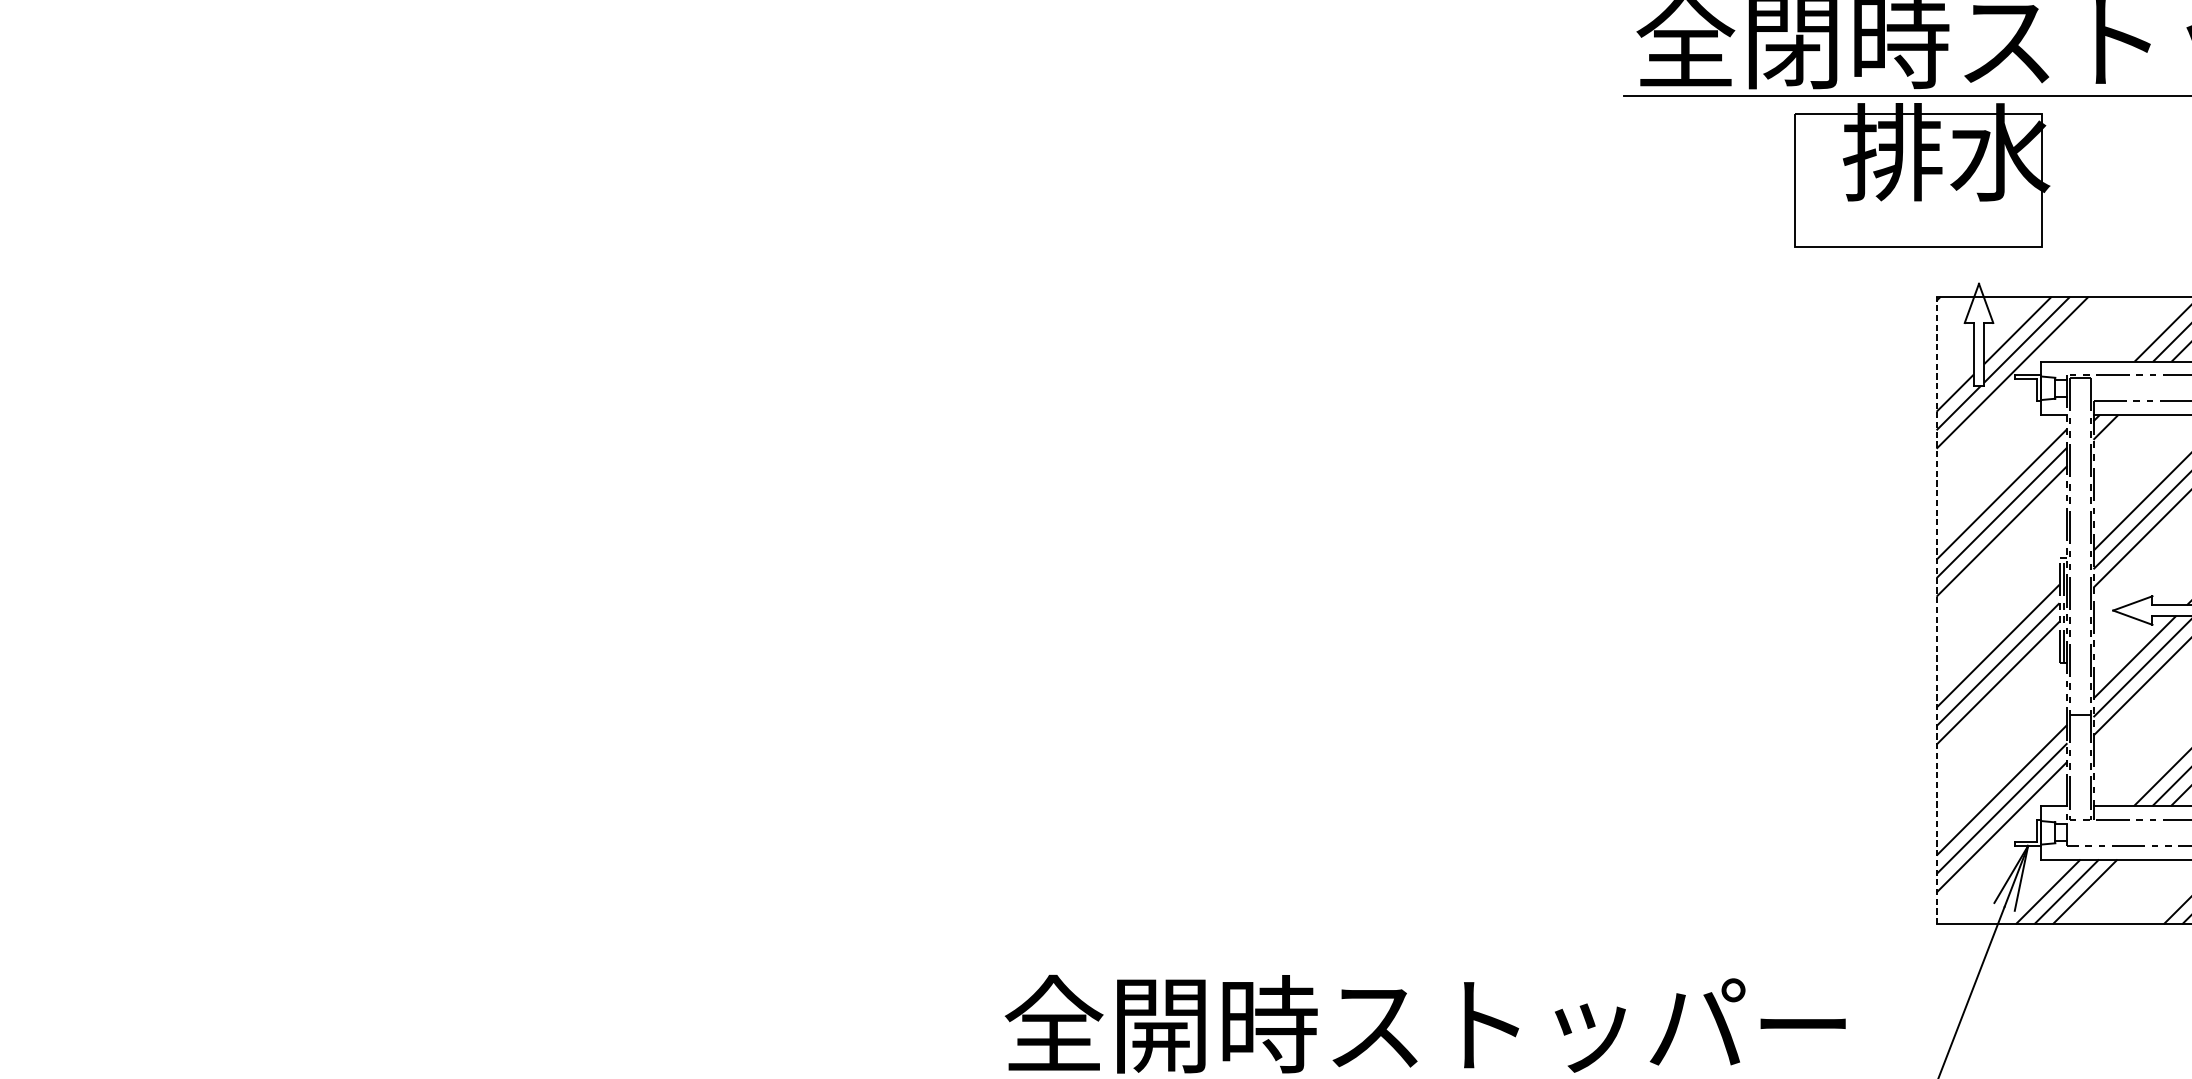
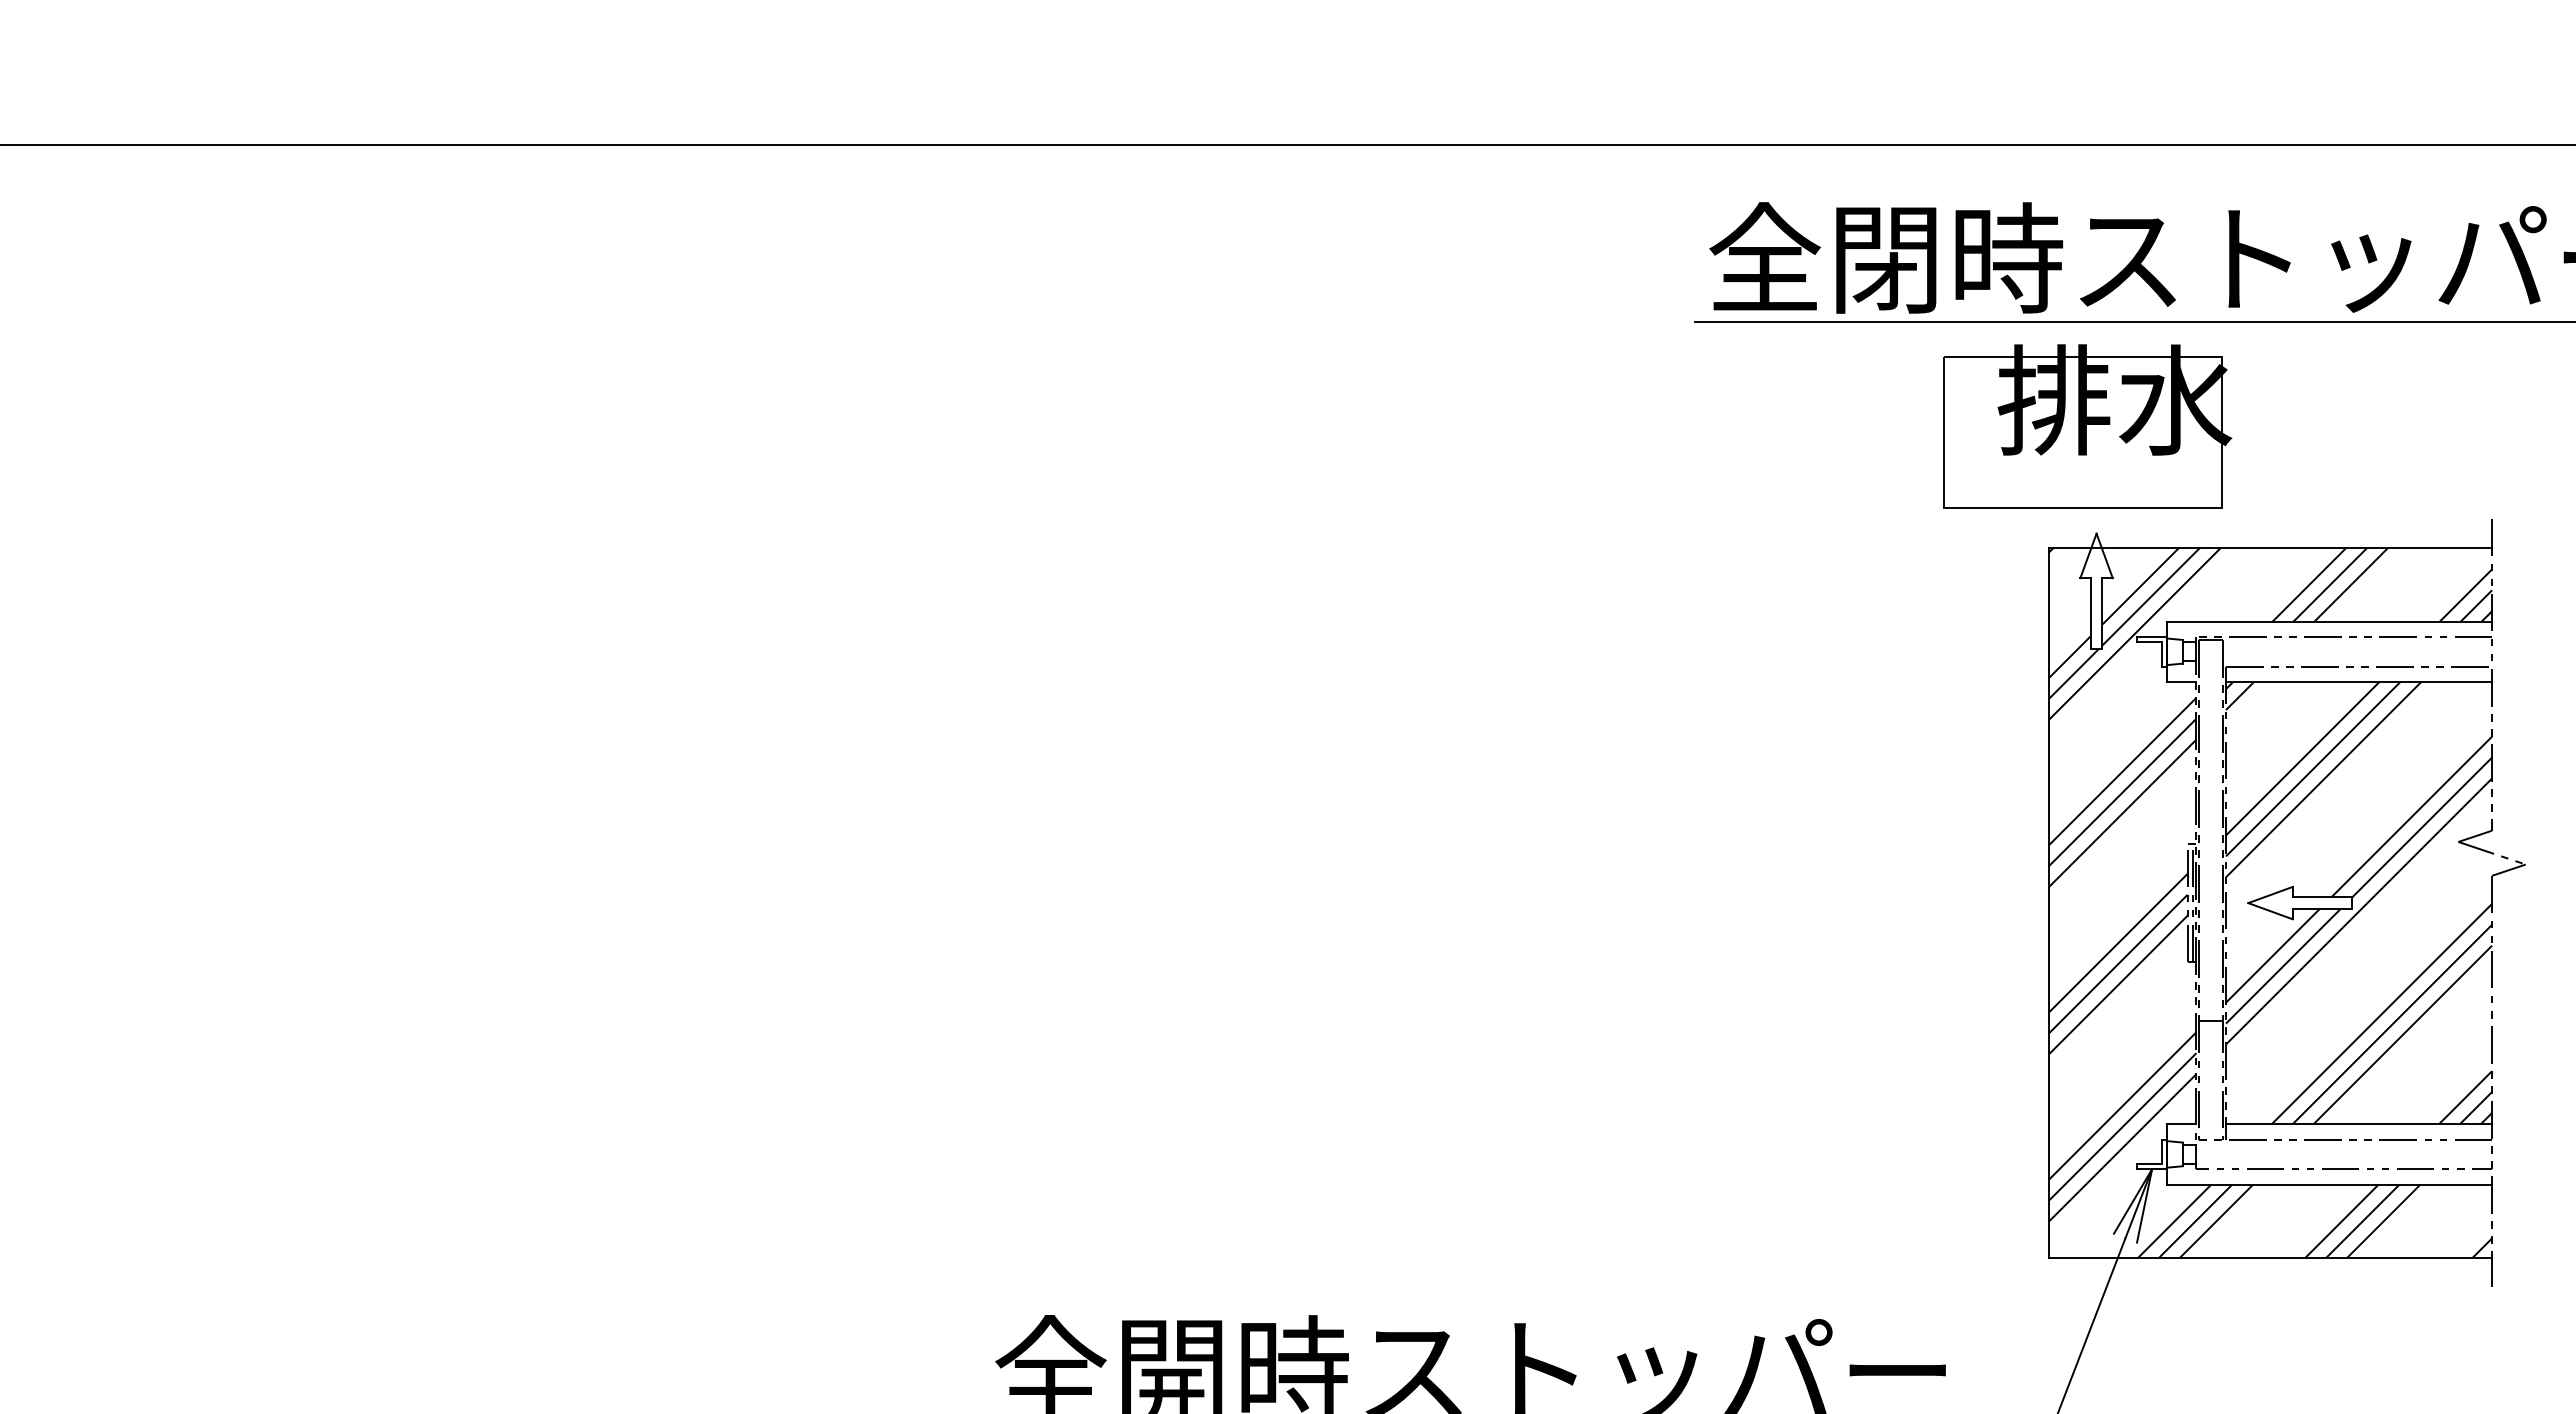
part: (1922, 175) -> (2087, 426), moved
line: (1936, 610) -> (2048, 903), dashed -> solid

